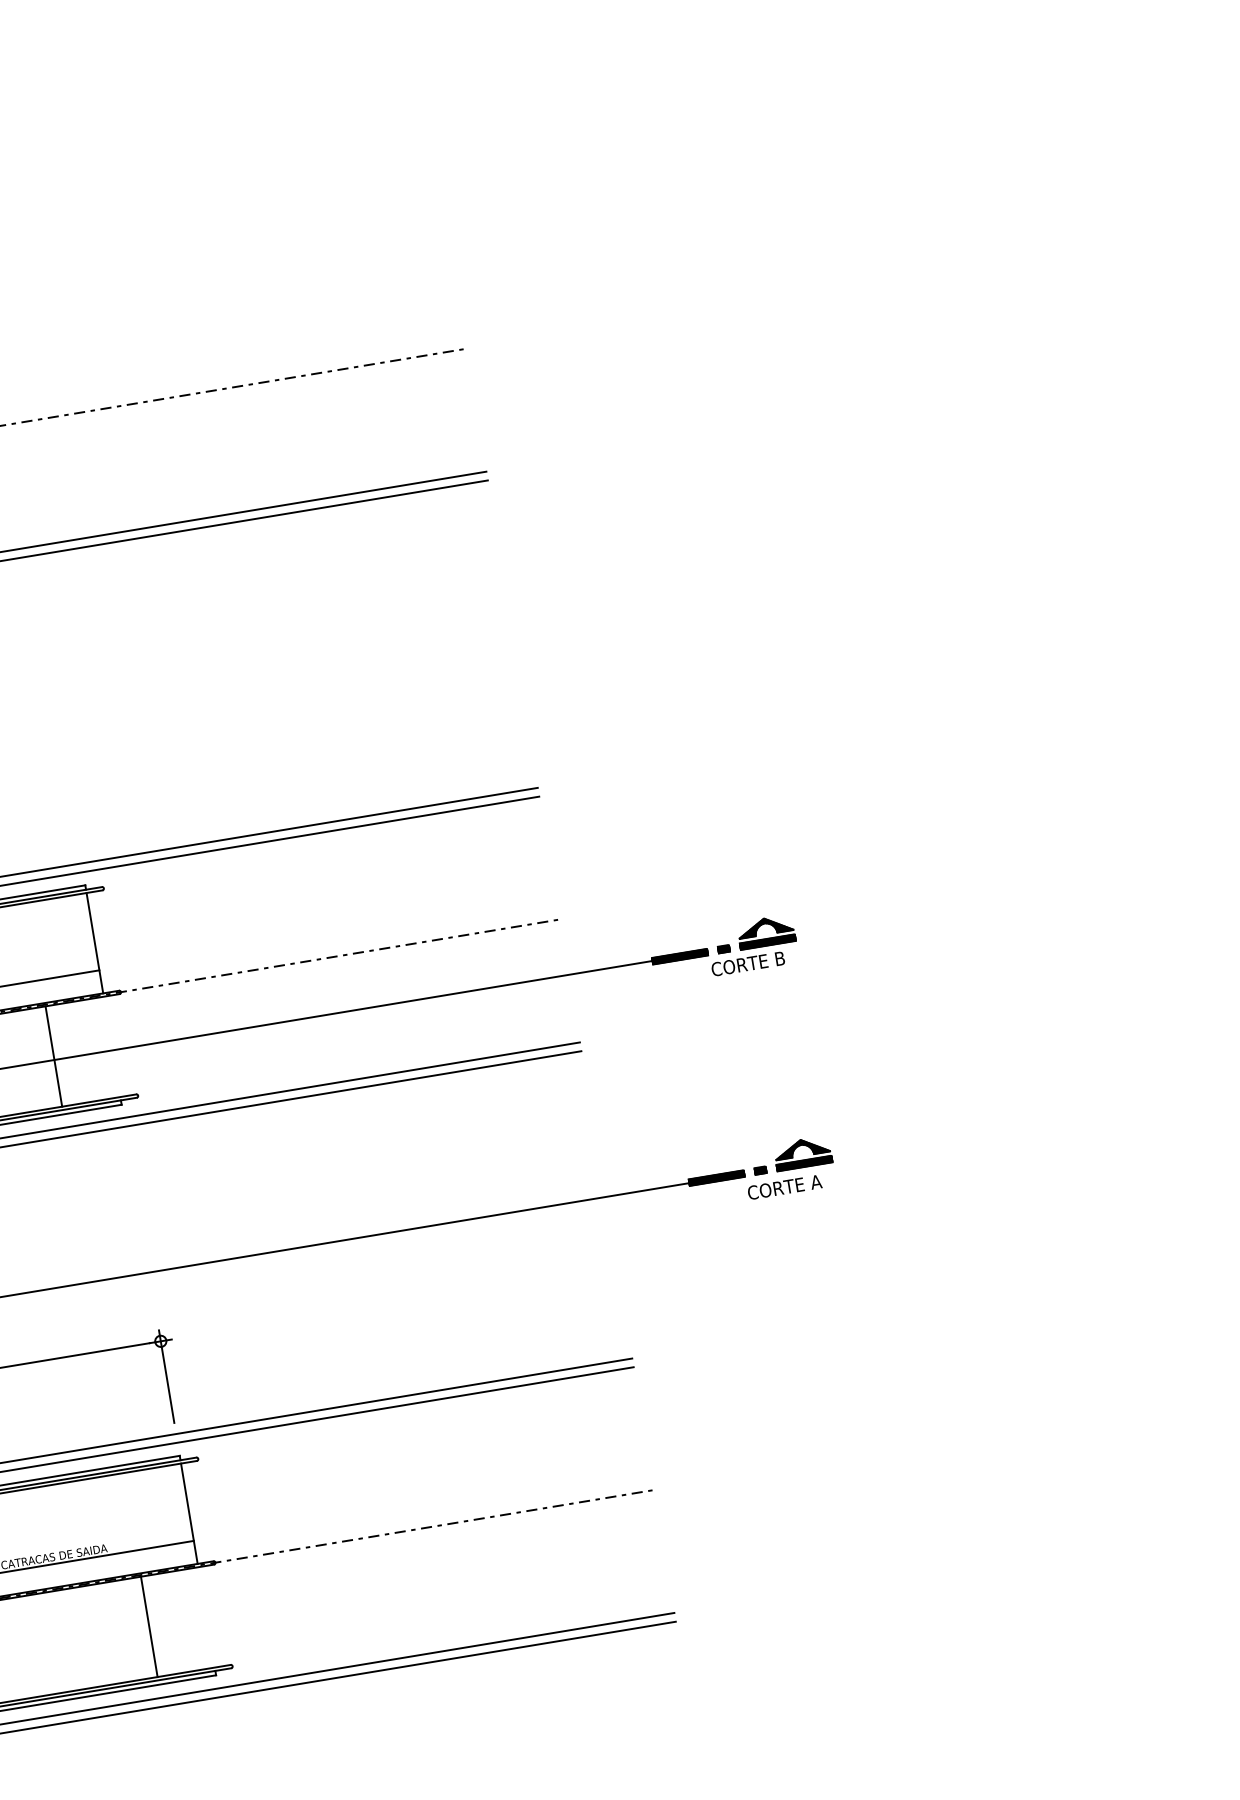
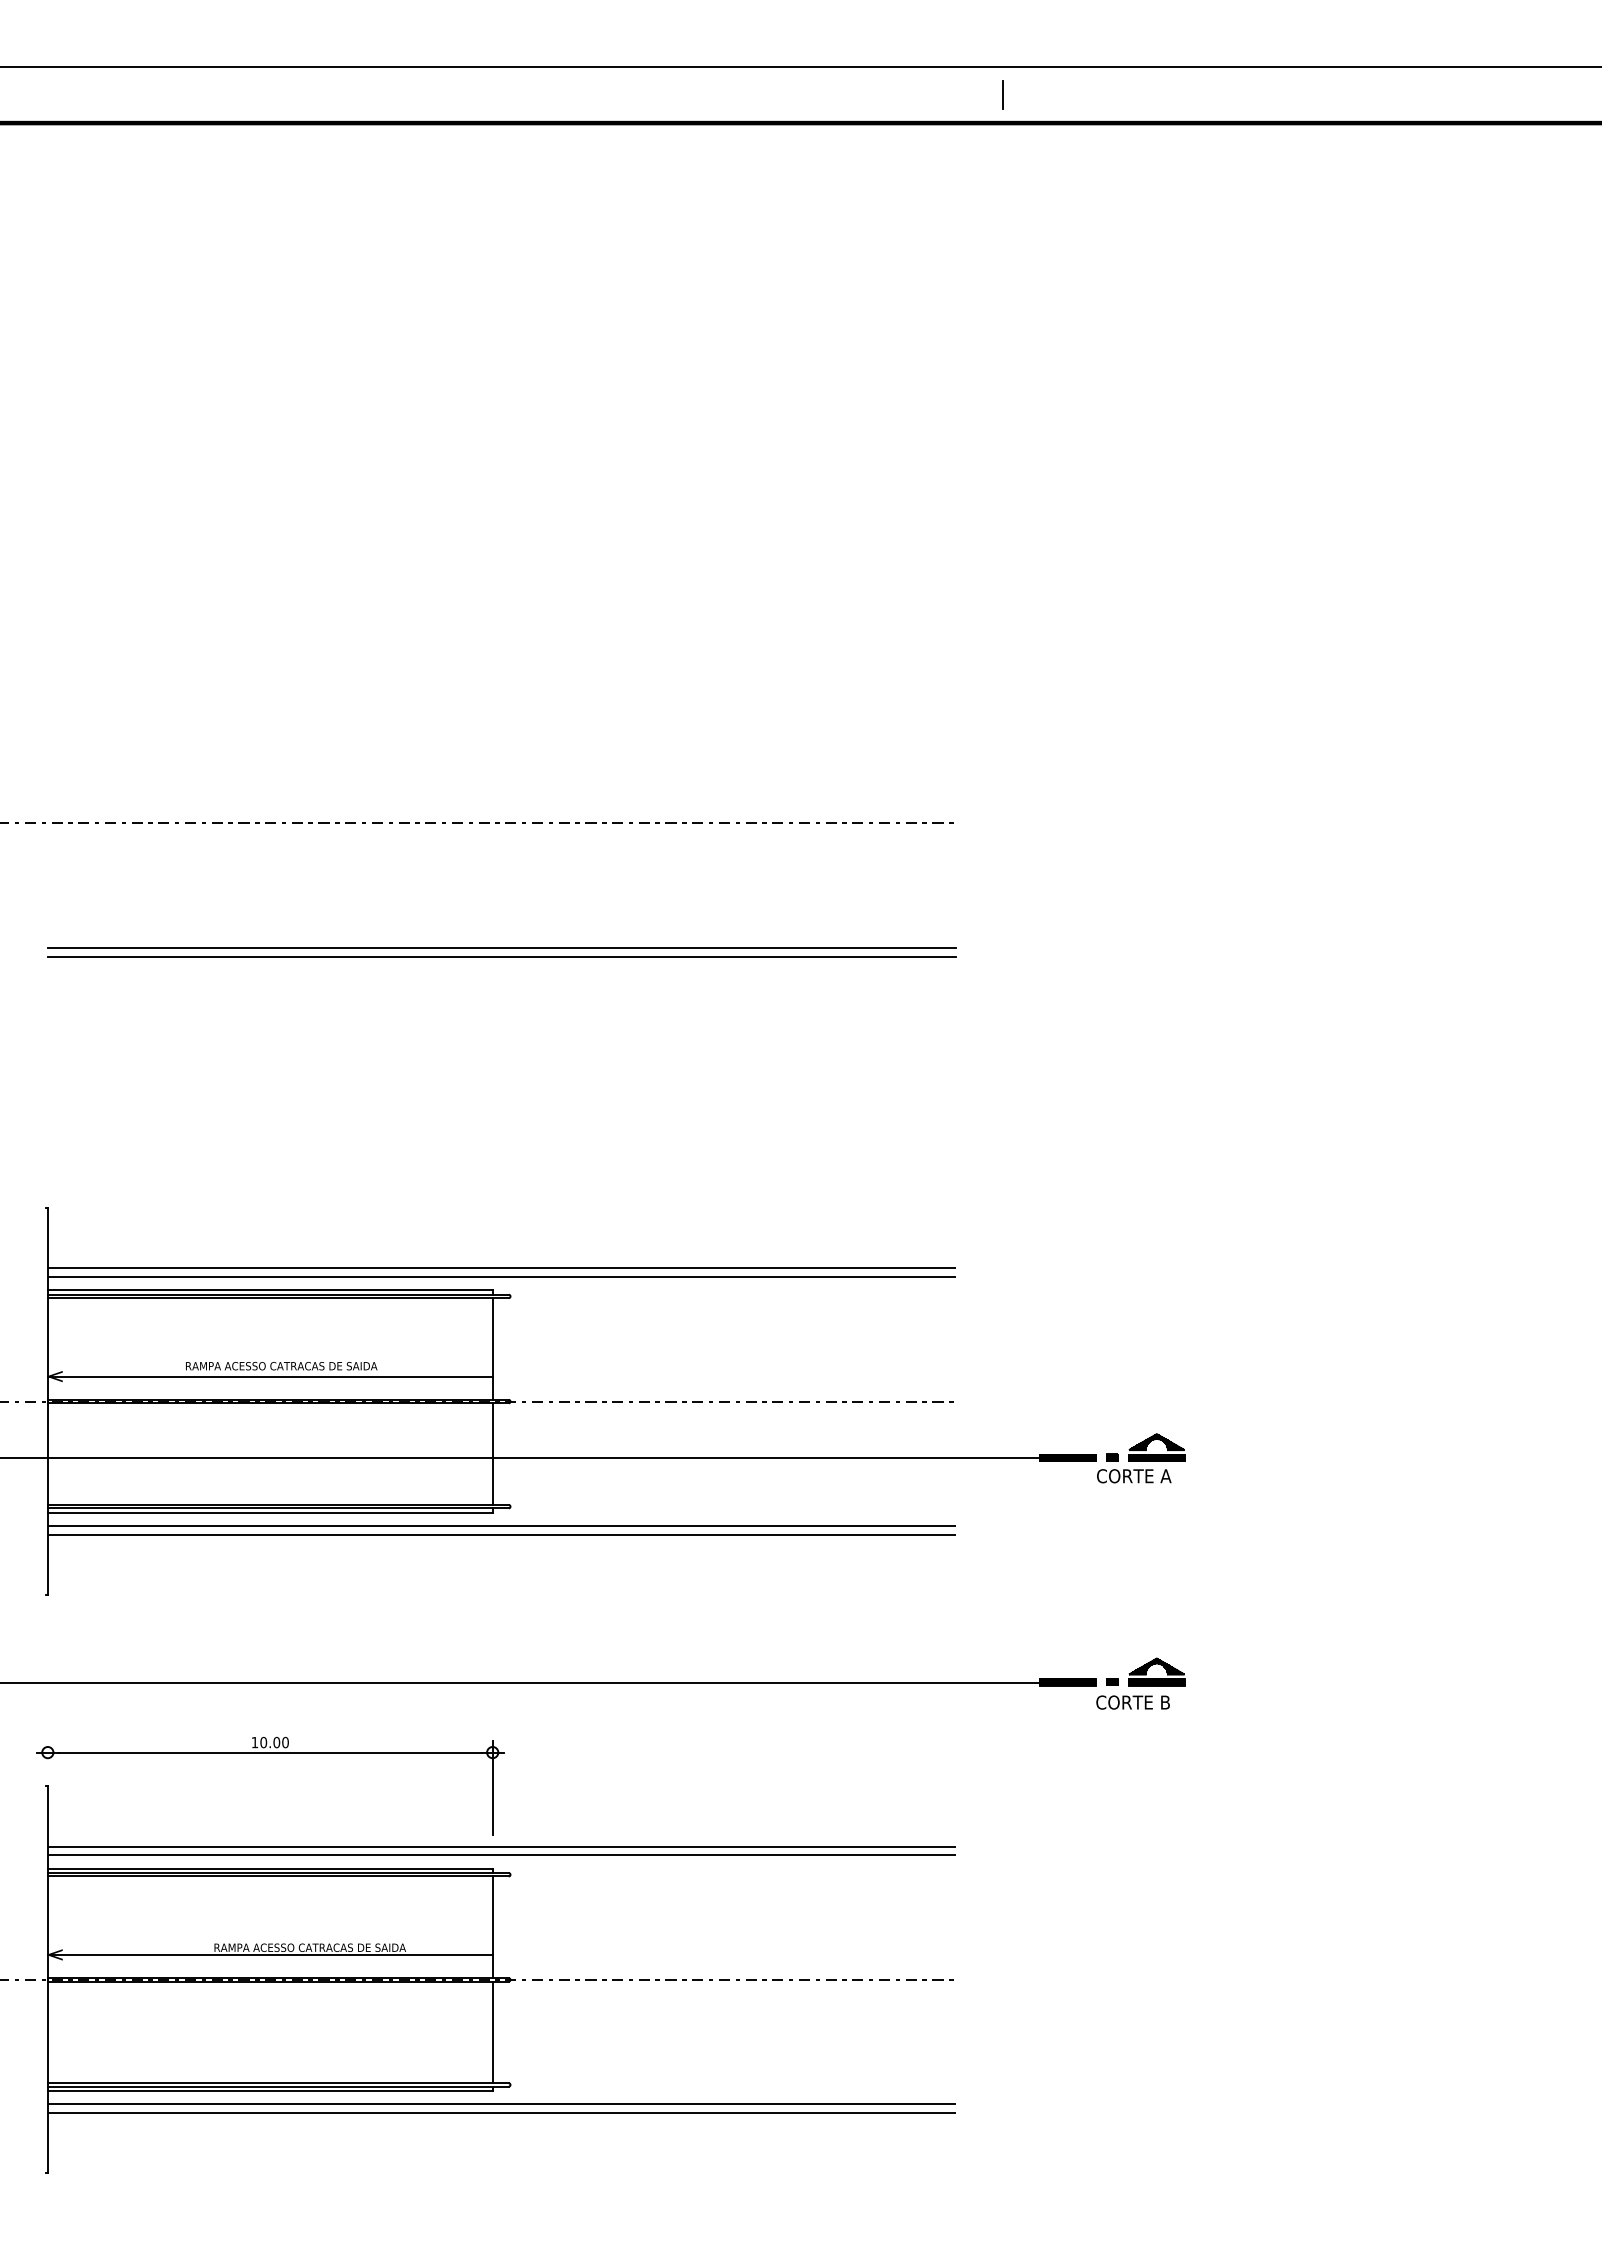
text: (779, 959) -> (1165, 1476), CORTE B -> CORTE A
line: (53, 1055) -> (492, 1453), moved
text: (815, 1182) -> (1164, 1702), CORTE A -> CORTE B
line: (149, 1627) -> (492, 2032), moved

